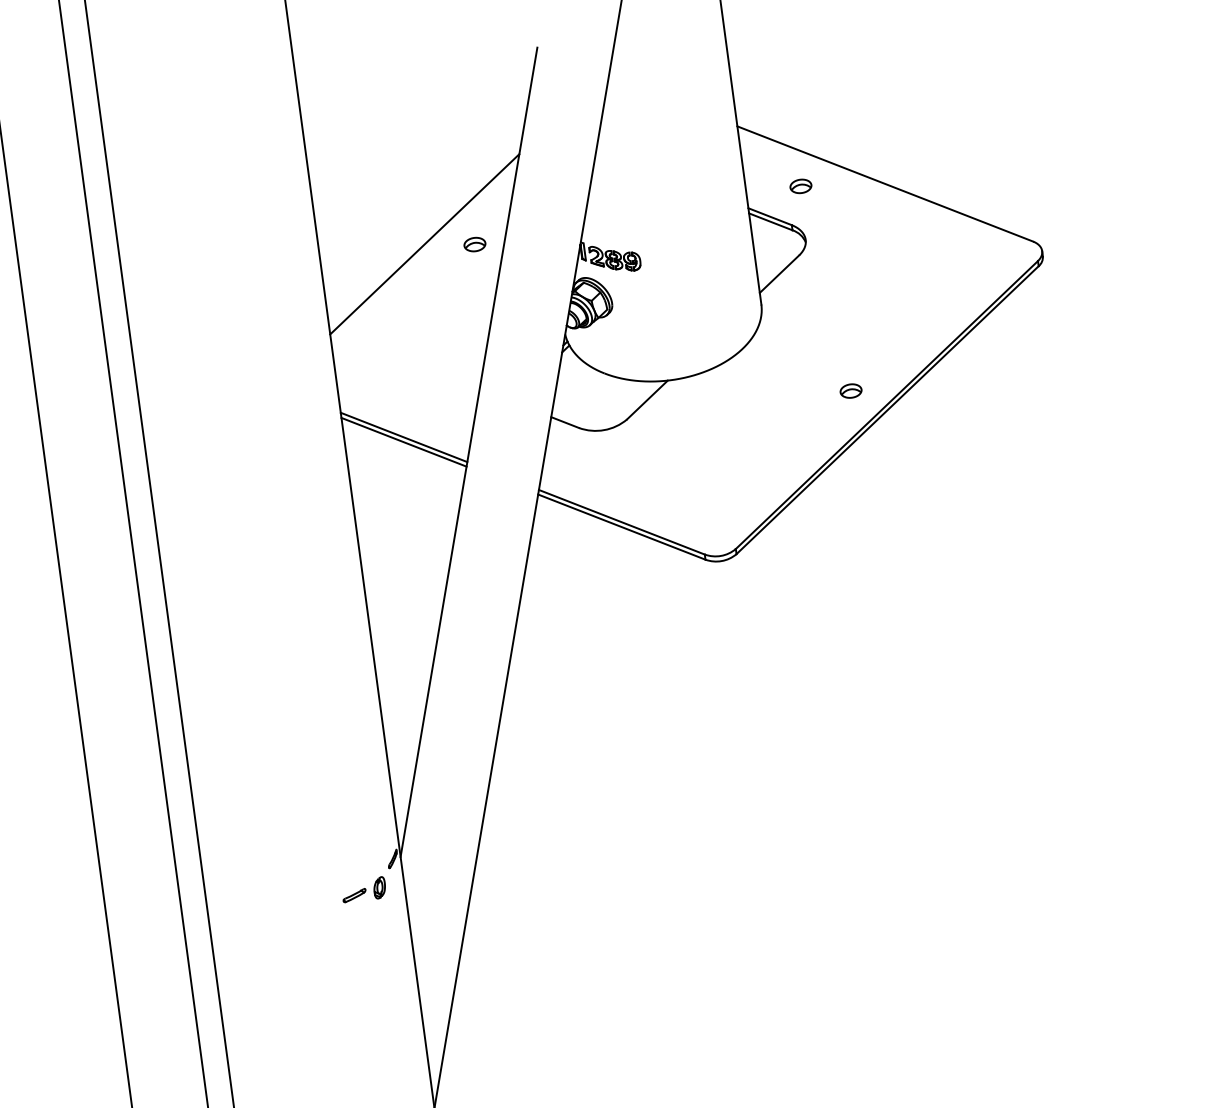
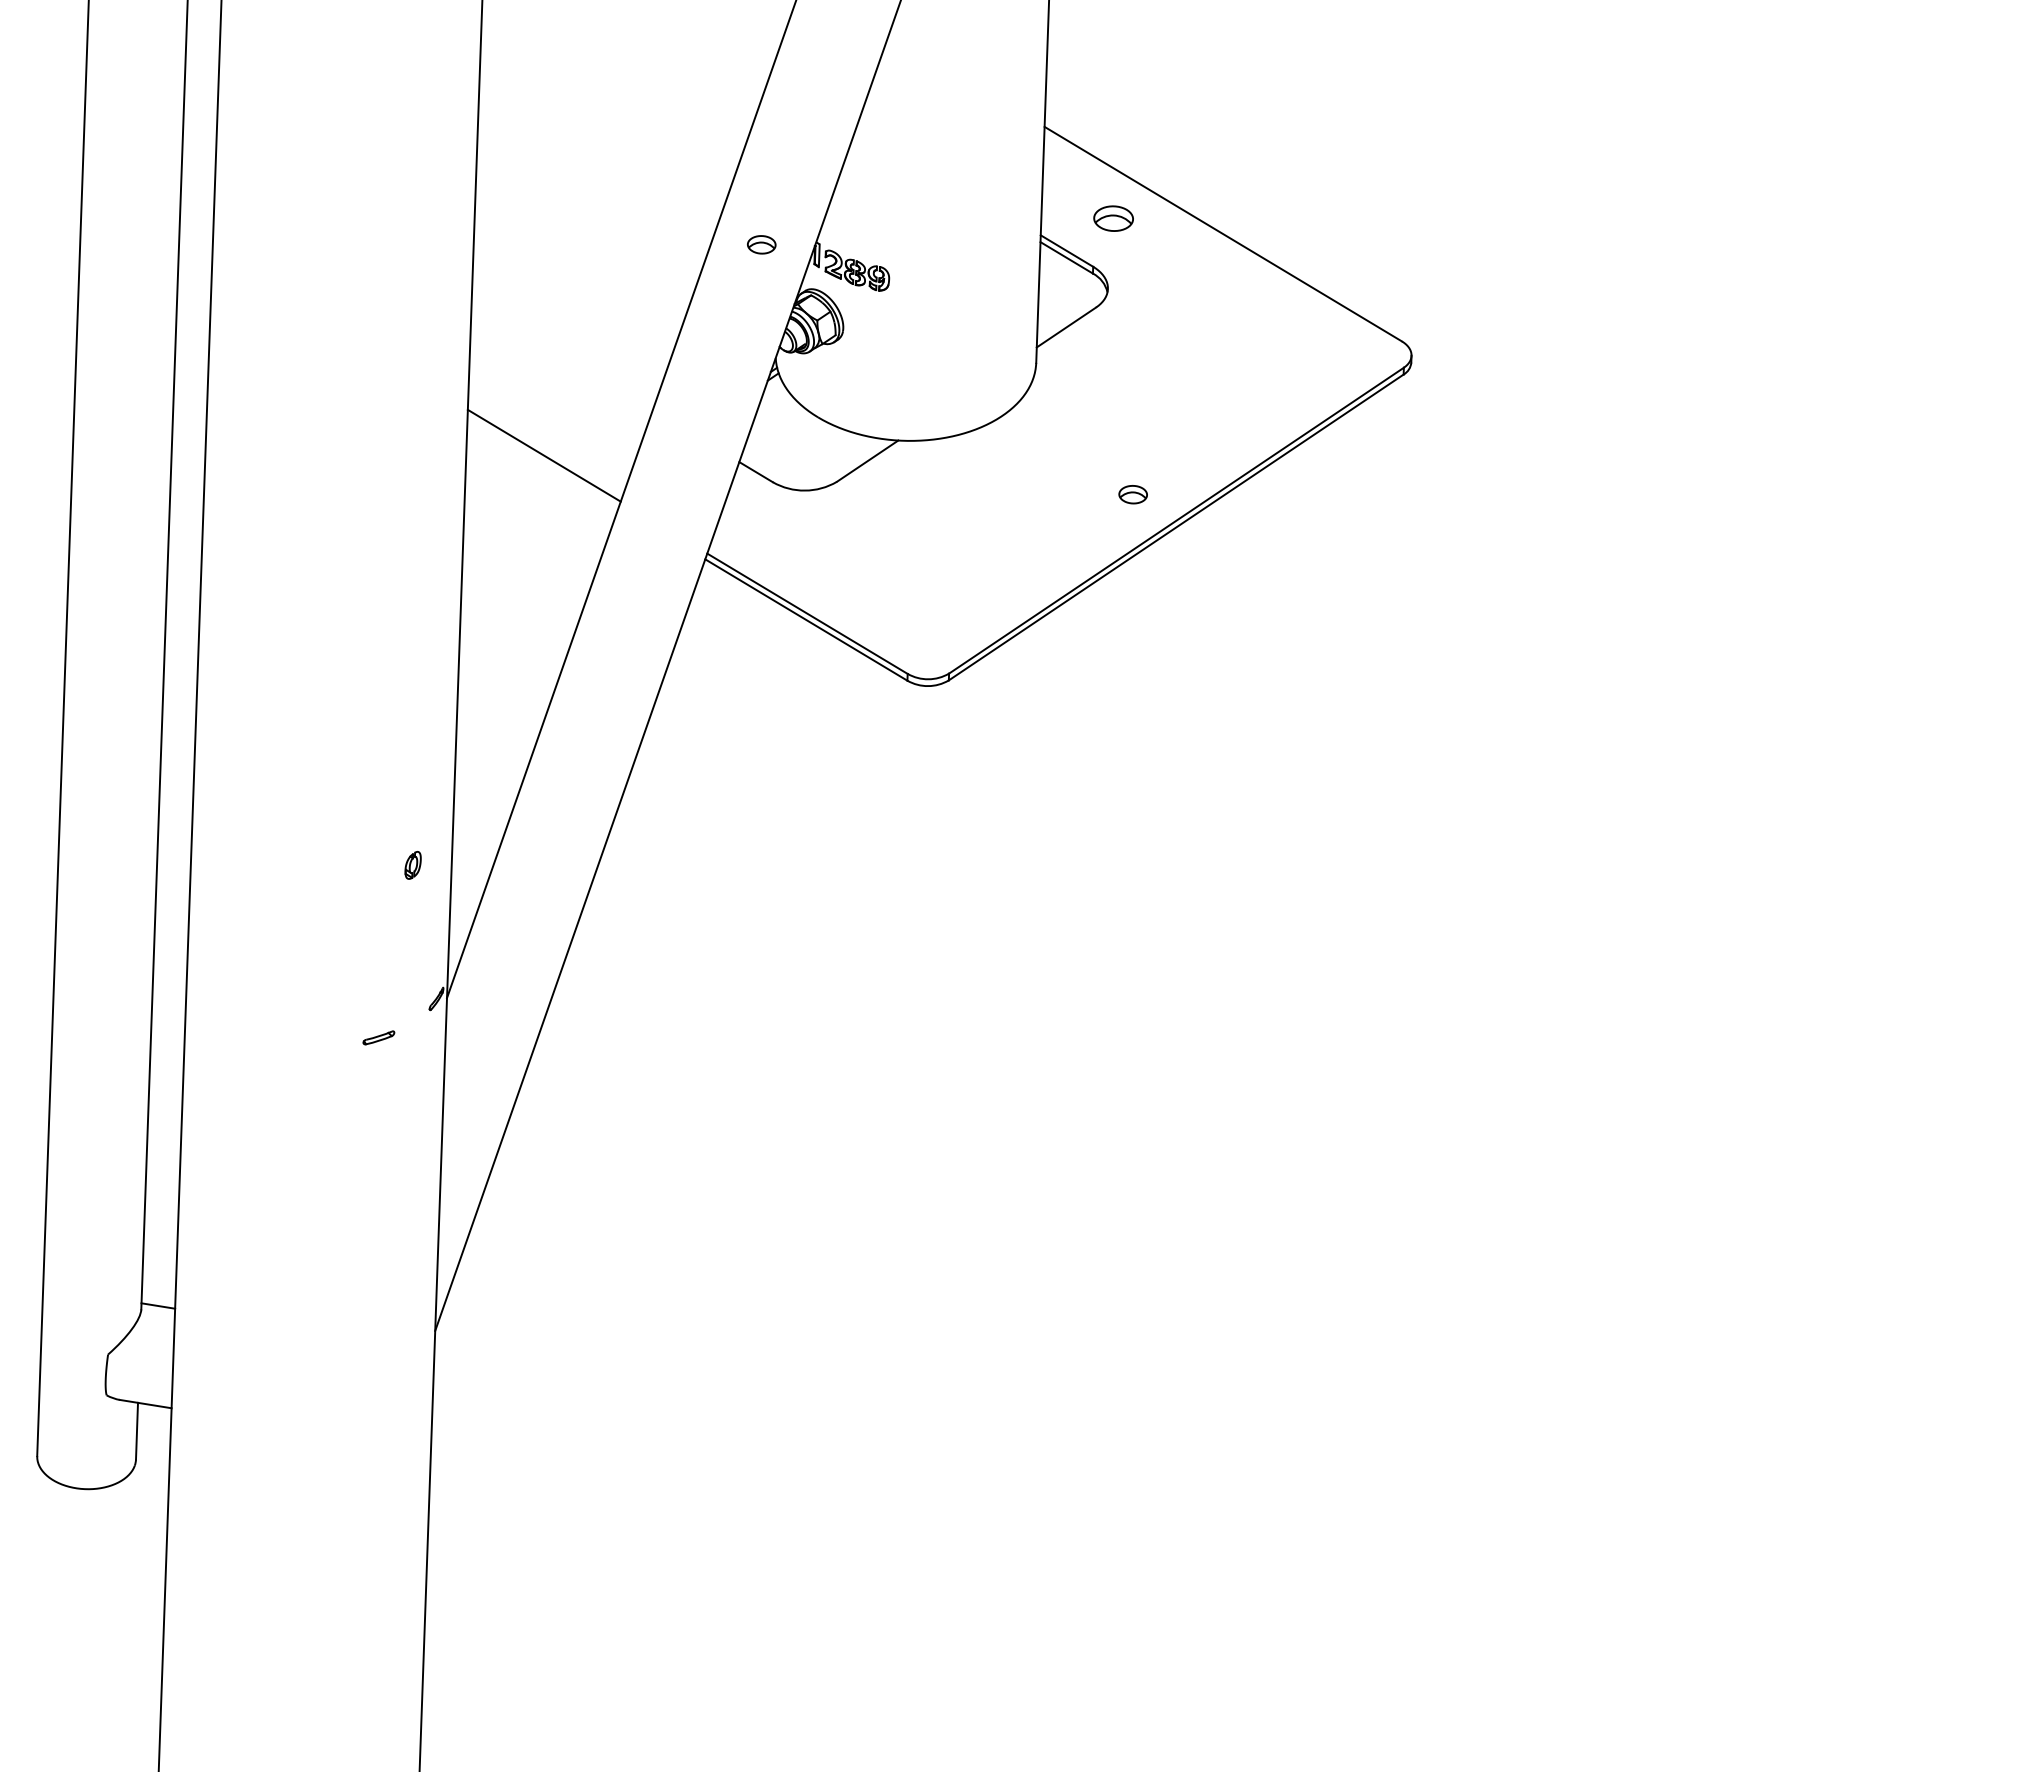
part: (800, 186) -> (1113, 218), size x1.4
line: (424, 244) -> (613, 210), removed
part: (474, 244) -> (761, 244), moved
line: (403, 441) -> (542, 461), removed
part: (379, 888) -> (412, 865), moved

